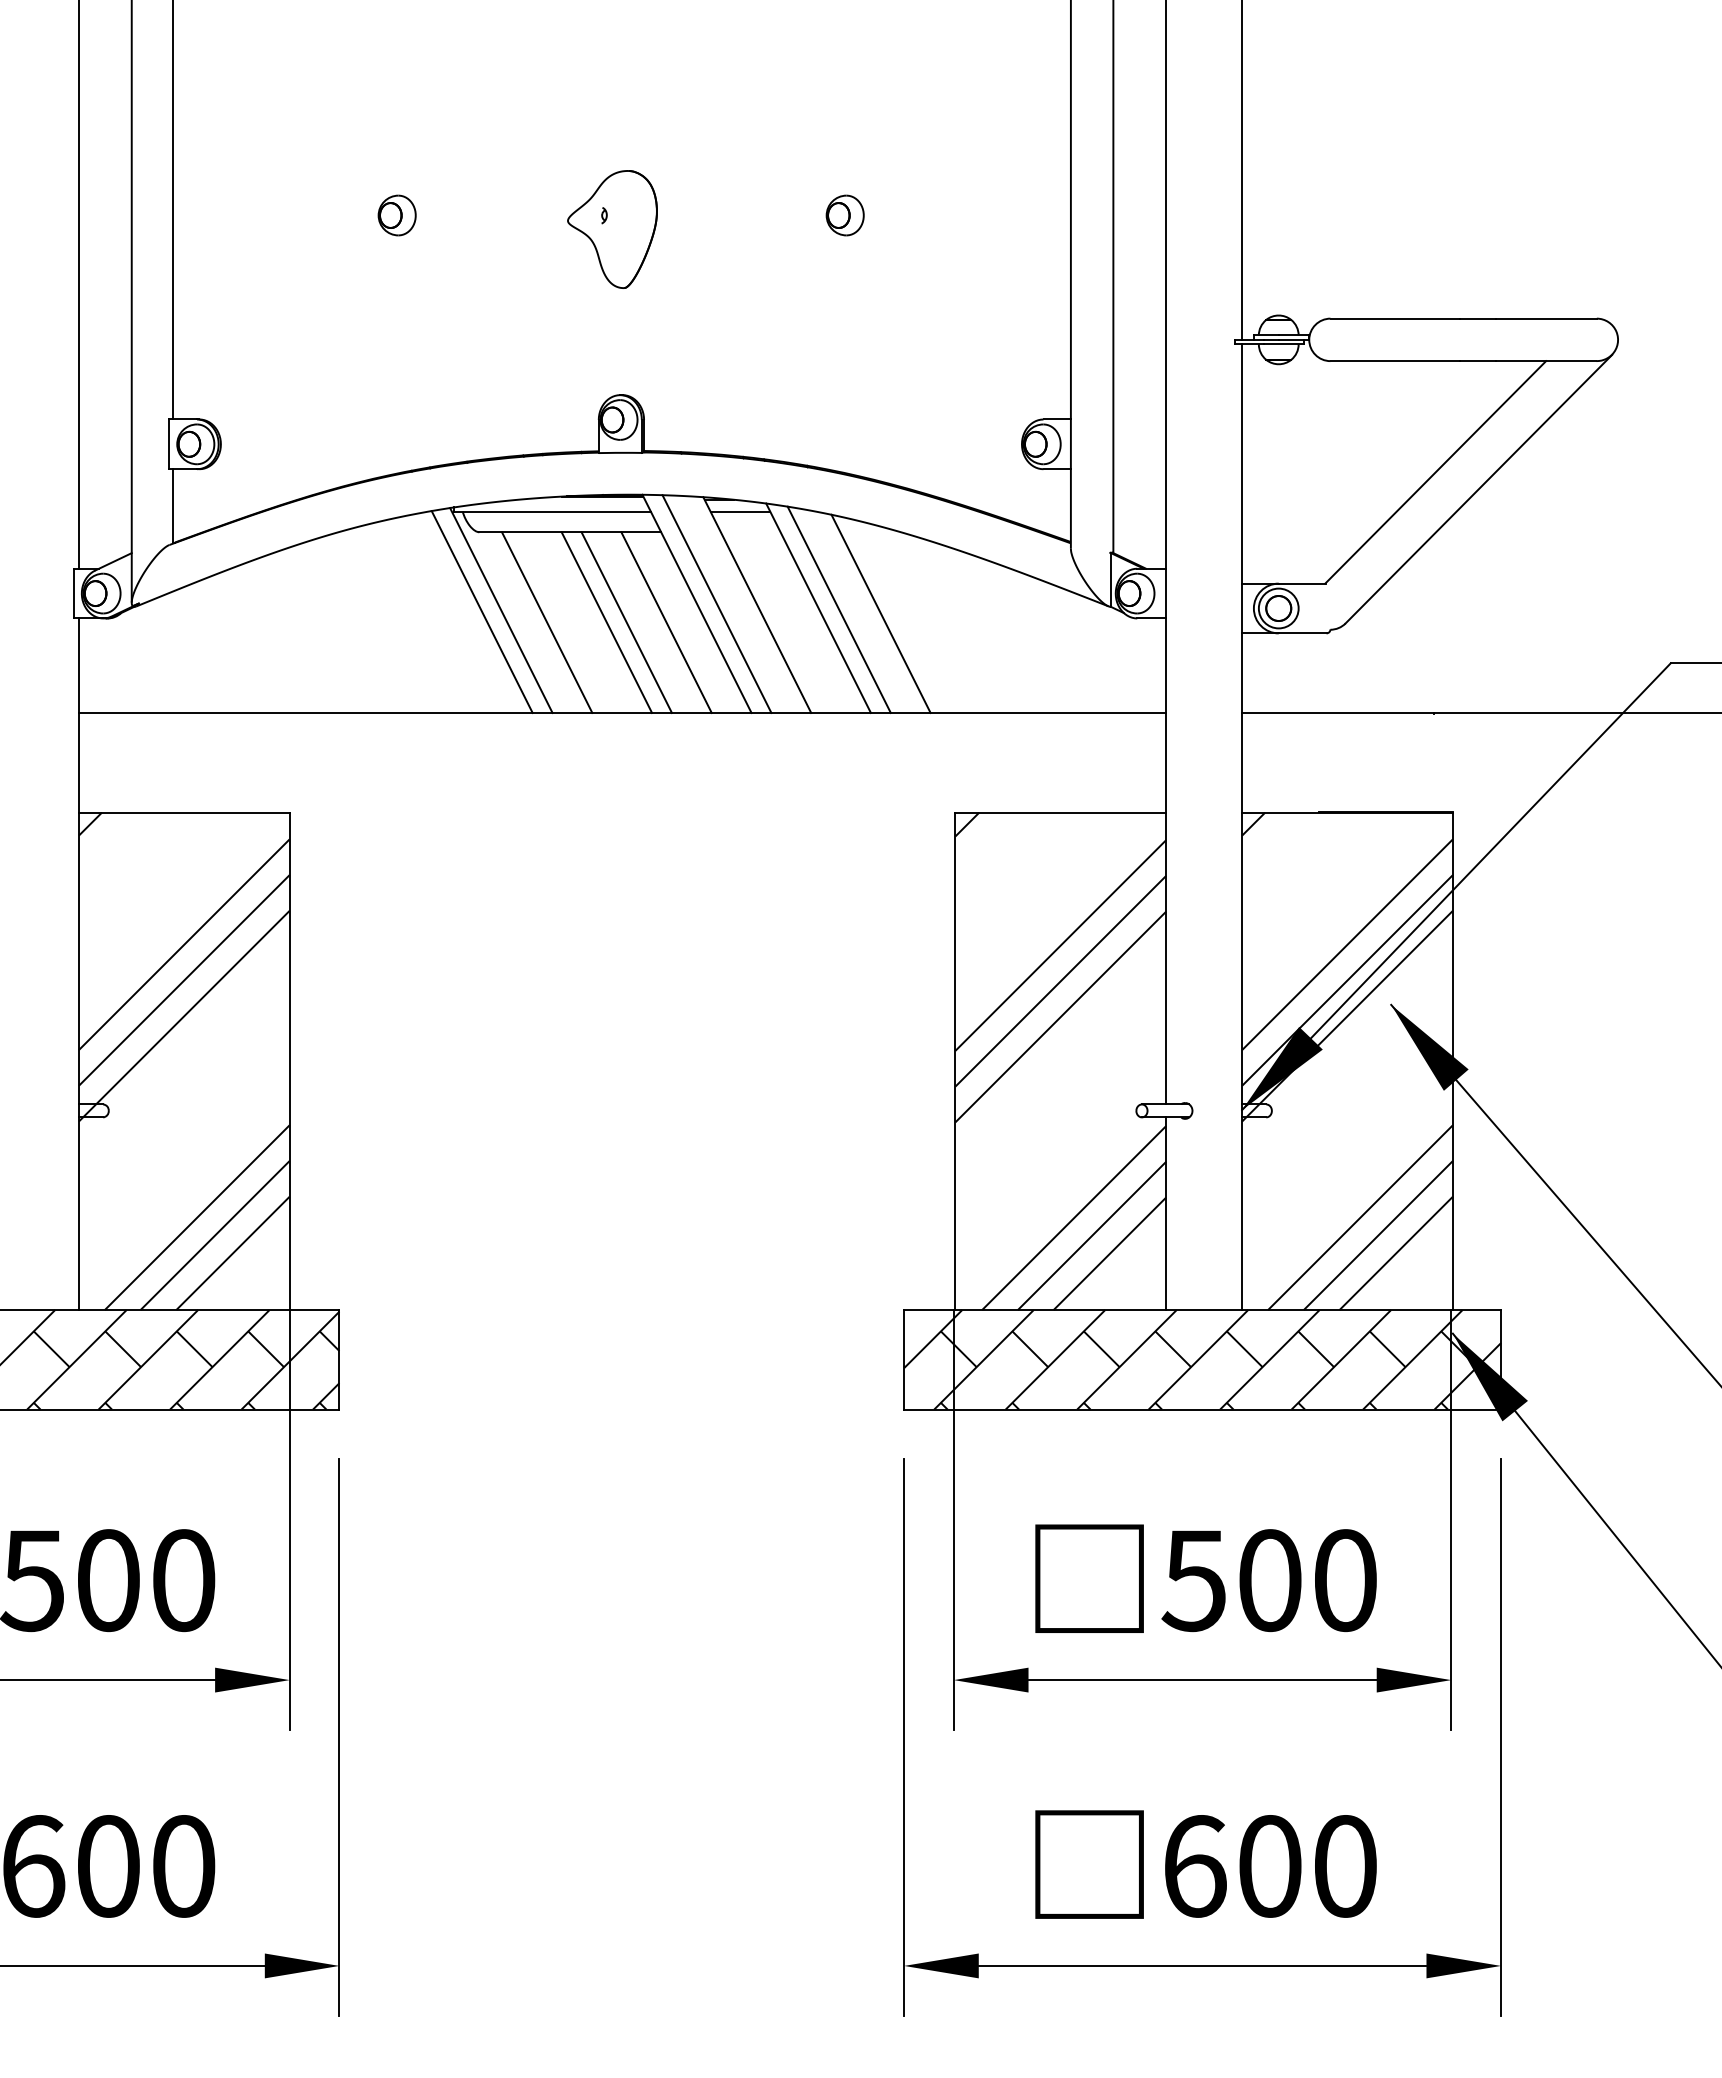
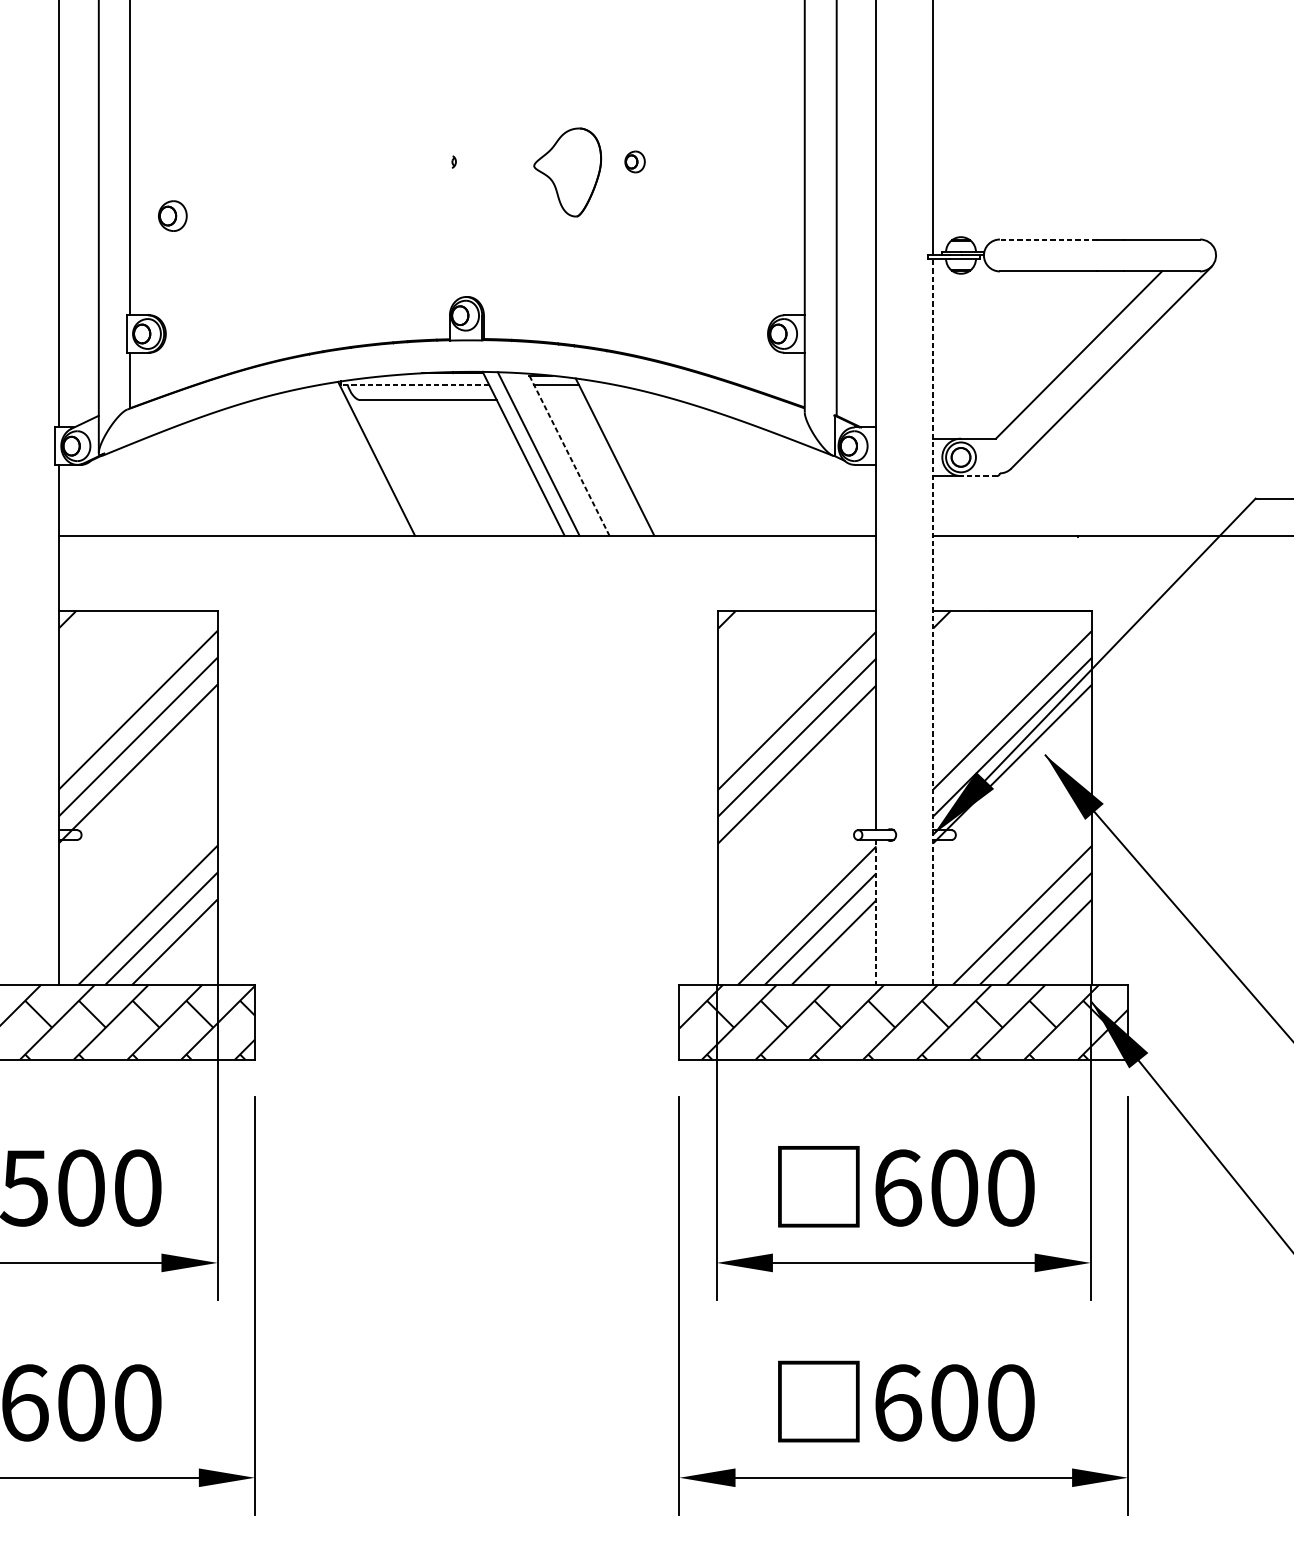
part: (396, 215) -> (172, 216), moved
part: (844, 215) -> (634, 161), size x0.7
part: (612, 229) -> (567, 172), moved
line: (1395, 318) -> (1048, 239), solid -> dashed
line: (551, 511) -> (414, 384), solid -> dashed
line: (757, 605) -> (569, 455), solid -> dashed
line: (838, 609) -> (630, 458), removed
line: (481, 611) -> (361, 459), removed
line: (880, 613) -> (661, 461), removed
line: (546, 622) -> (410, 467), removed
line: (606, 622) -> (455, 467), removed
line: (626, 622) -> (470, 467), removed
line: (666, 622) -> (500, 467), removed
line: (1302, 633) -> (978, 476), solid -> dashed
line: (1242, 827) -> (933, 622), solid -> dashed
line: (1166, 1214) -> (876, 912), solid -> dashed
text: (1193, 1580) -> (896, 1188), 500 -> 600

